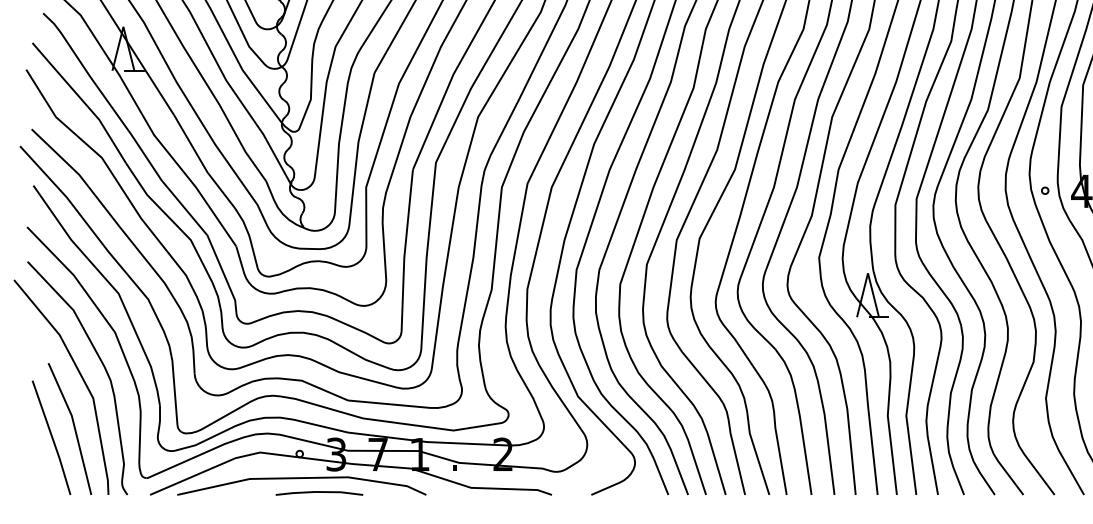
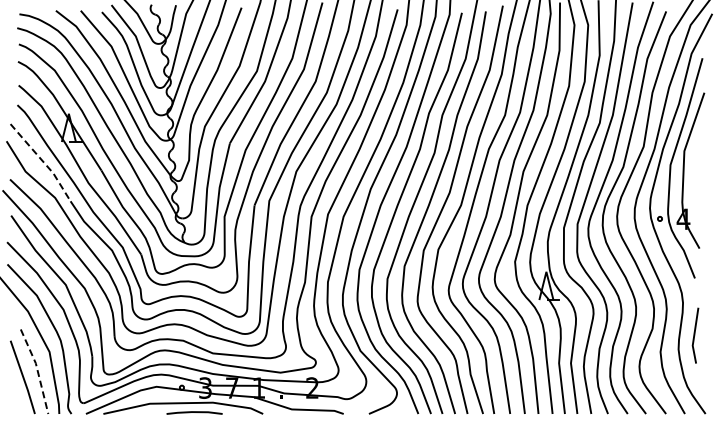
line: (82, 99) -> (42, 160), solid -> dashed
line: (74, 427) -> (37, 370), solid -> dashed

